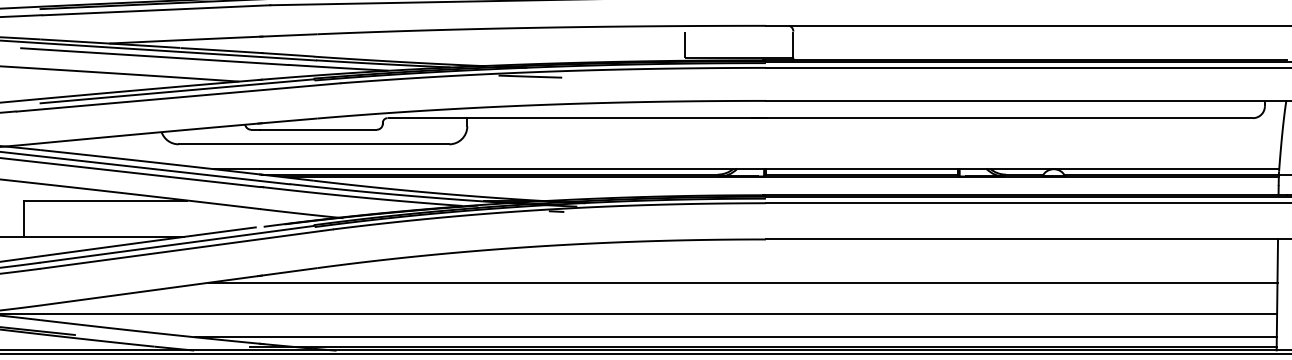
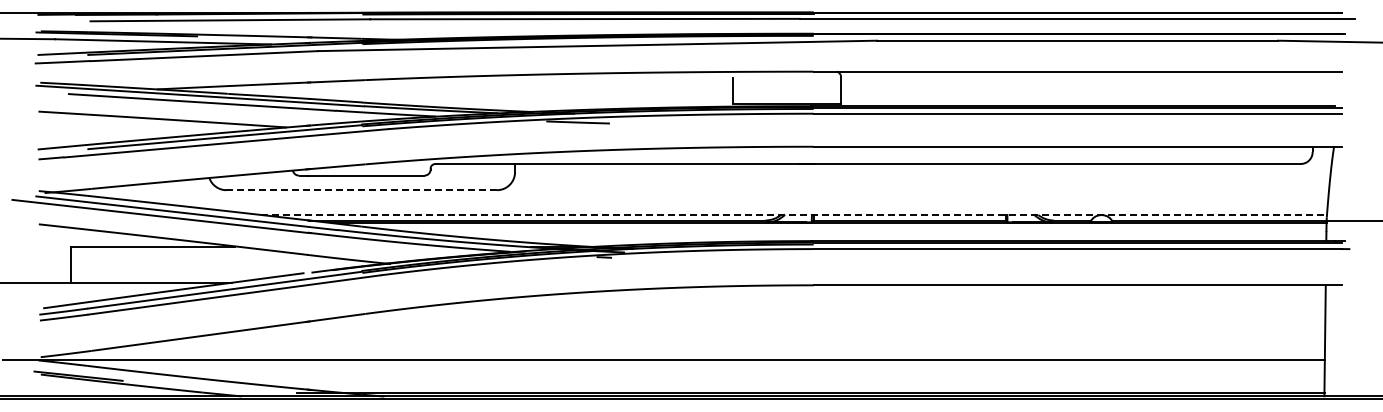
line: (313, 144) -> (361, 190), solid -> dashed
line: (746, 169) -> (794, 215), solid -> dashed
line: (743, 282) -> (791, 328), removed
line: (735, 337) -> (783, 383), removed

